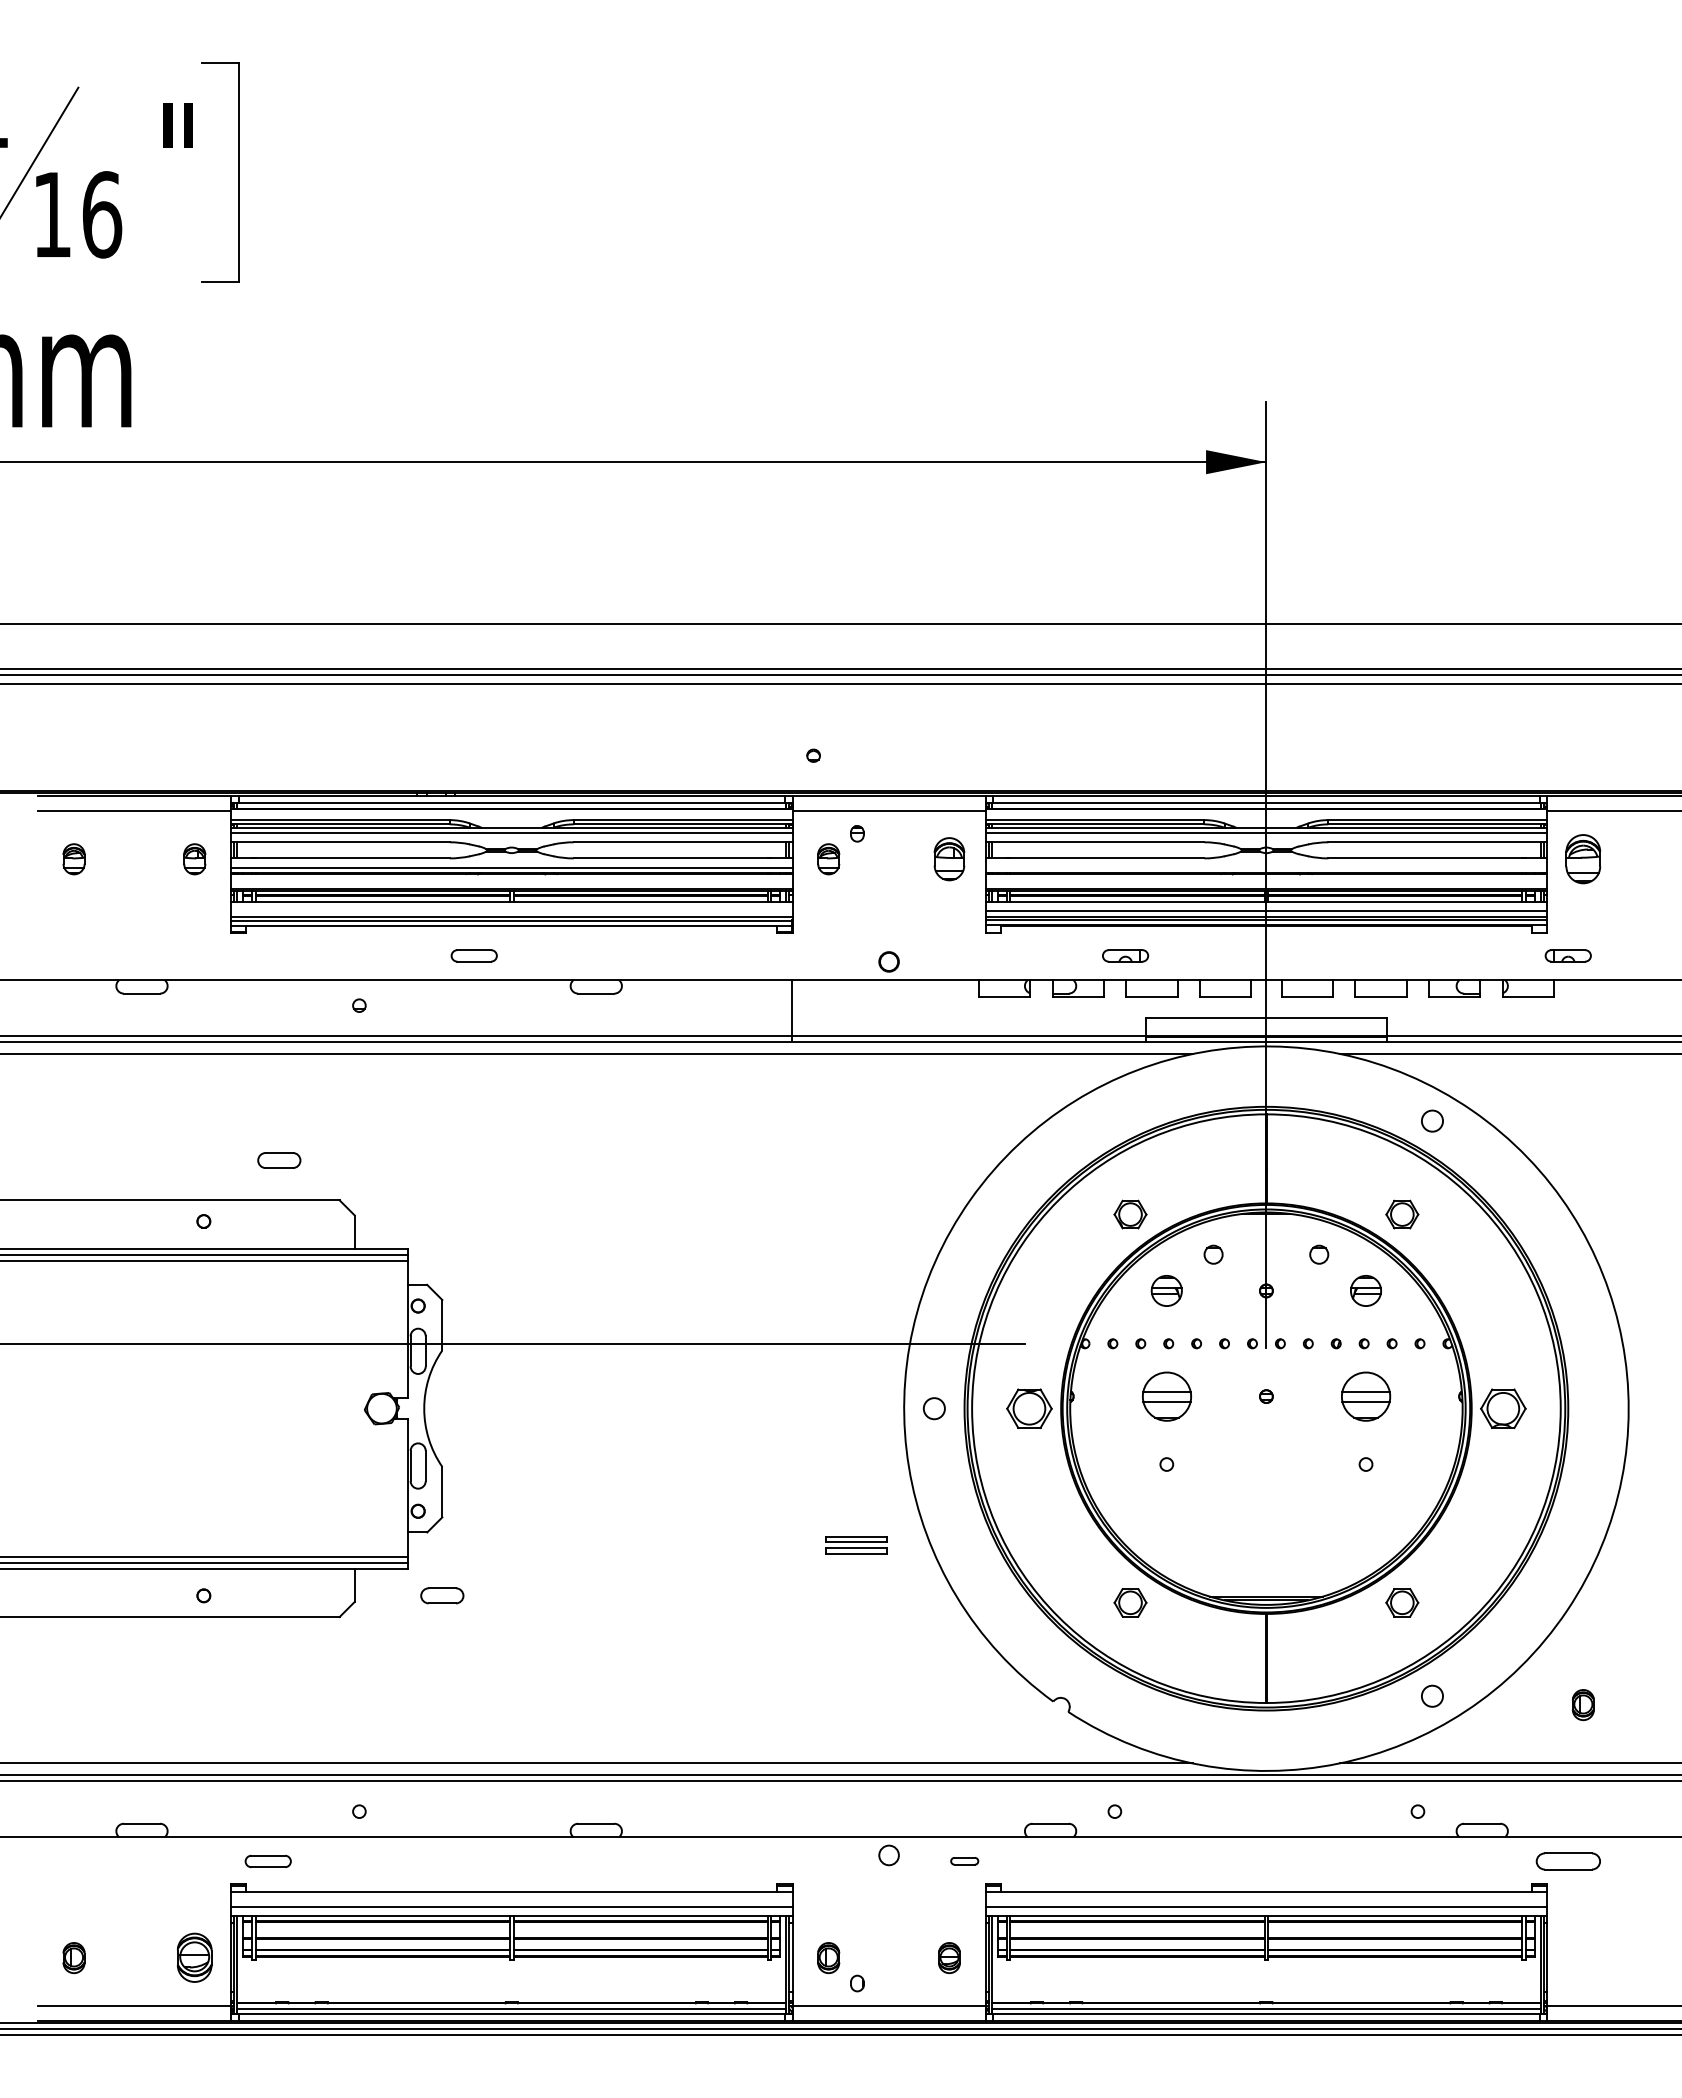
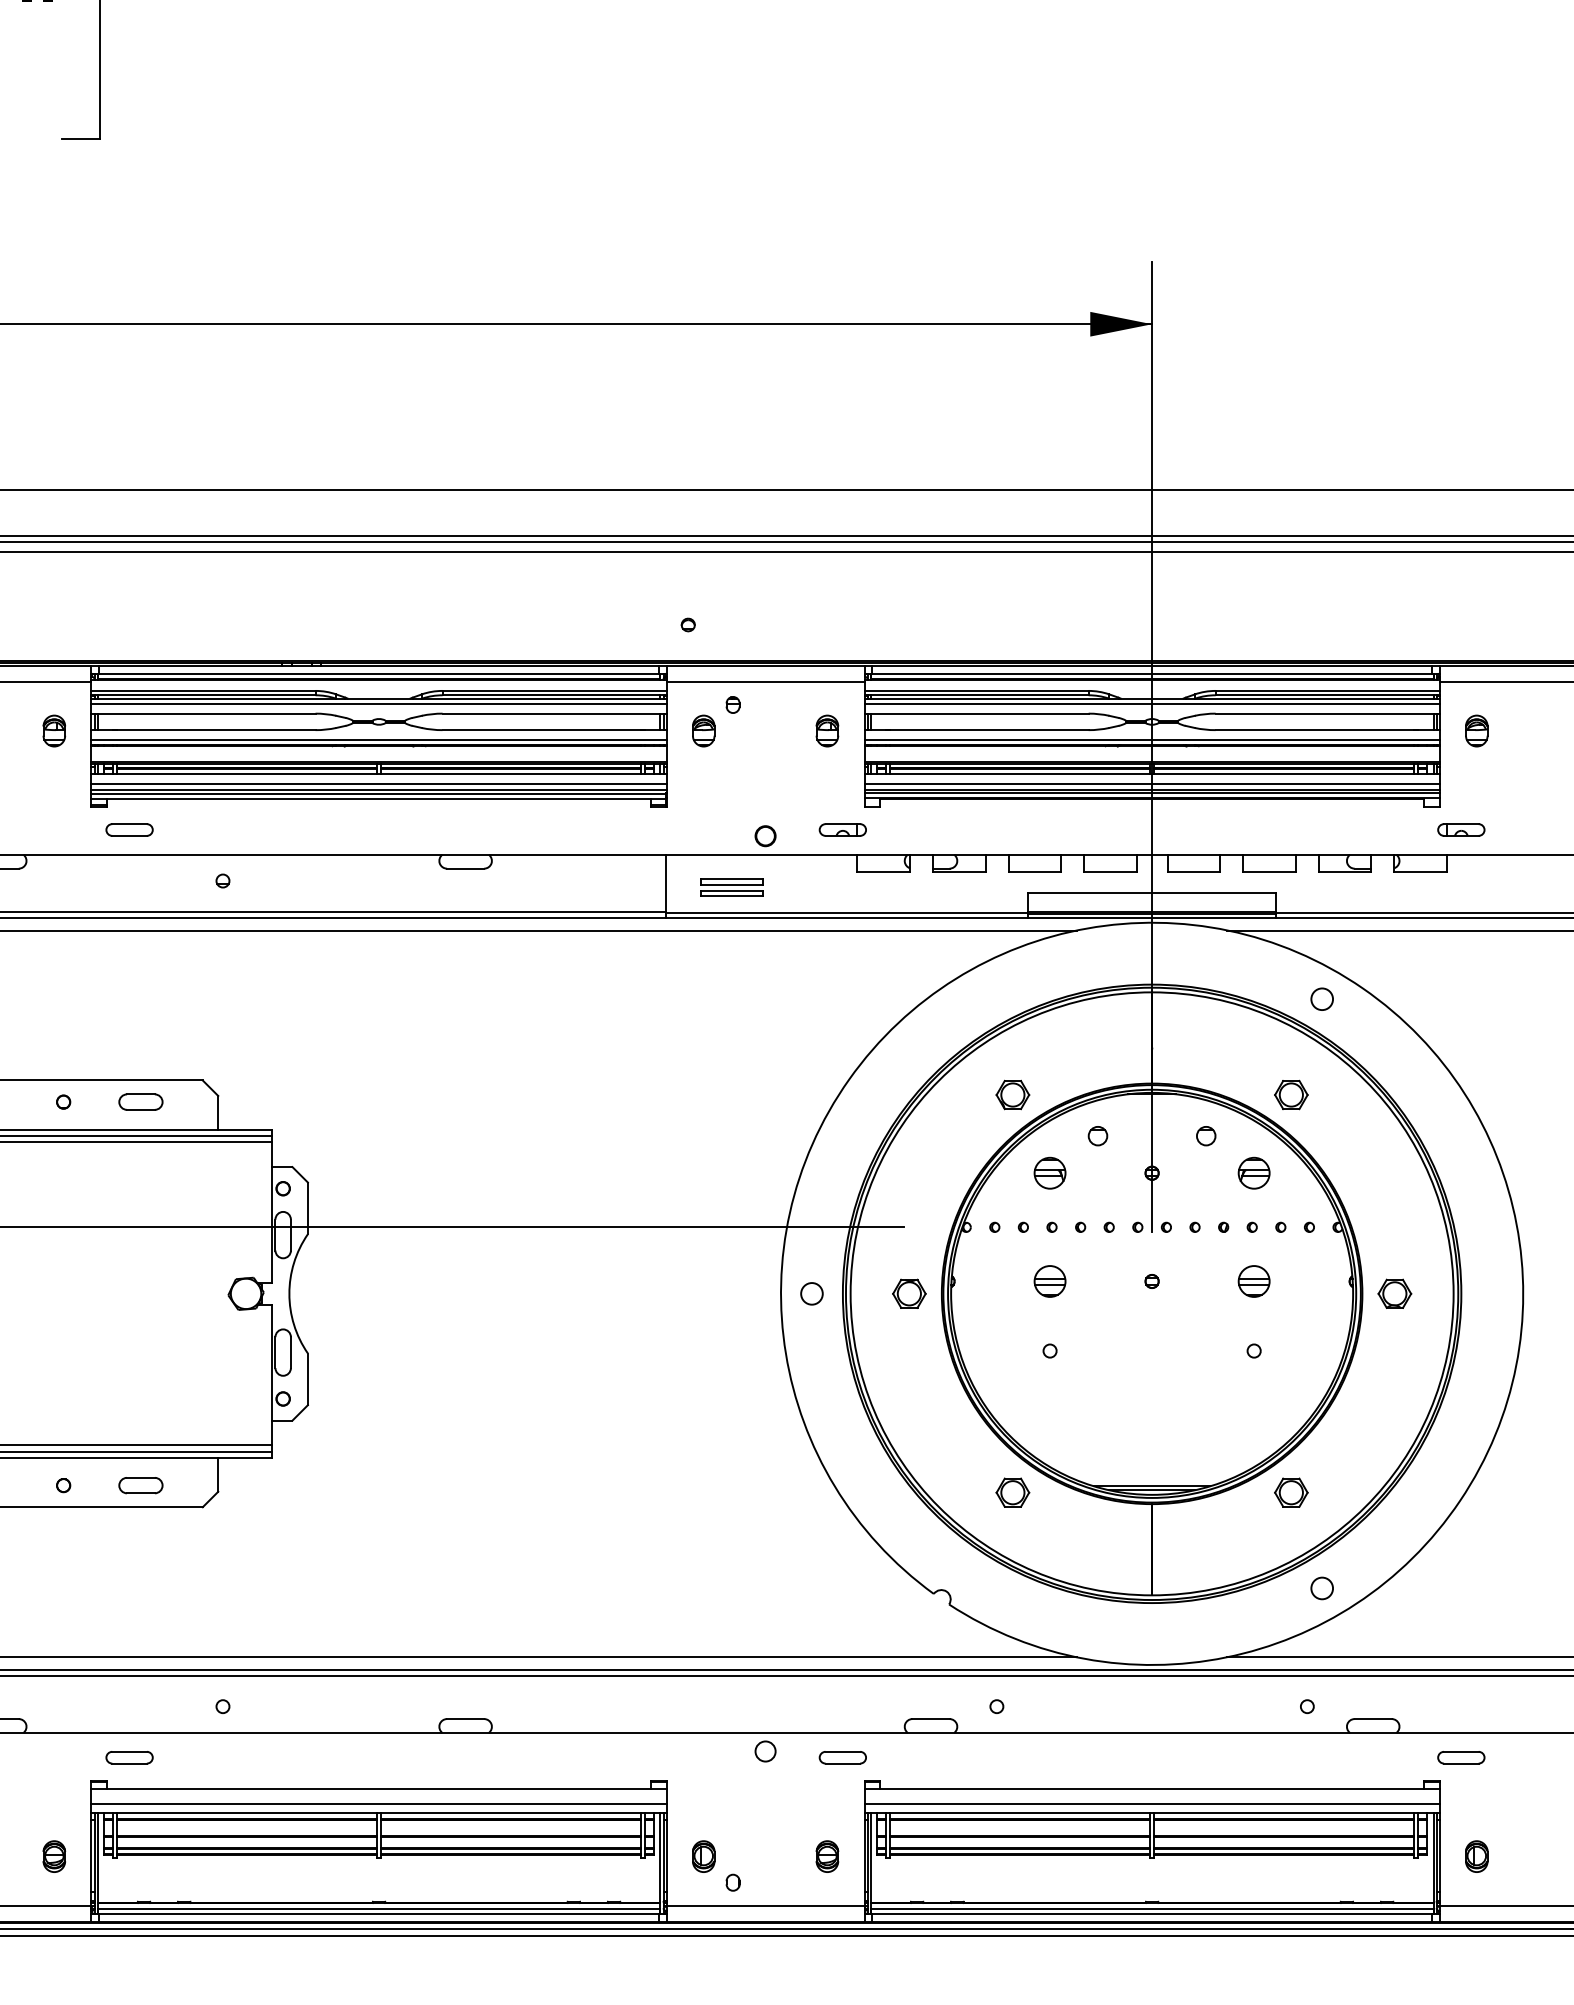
part: (949, 859) -> (827, 731), size x0.71
part: (1583, 859) -> (1476, 731), size x0.62
line: (1266, 867) -> (1152, 739), added
line: (511, 910) -> (378, 783), added
part: (473, 955) -> (128, 829), moved
part: (1125, 955) -> (842, 829), moved
part: (279, 1160) -> (141, 1102), moved
part: (1166, 1396) -> (1049, 1281), size x0.62
part: (1365, 1396) -> (1253, 1281), size x0.62
part: (1029, 1408) -> (909, 1293), size x0.71
part: (1503, 1408) -> (1394, 1293), size x0.71
part: (856, 1545) -> (732, 888), moved
part: (442, 1595) -> (141, 1485), moved
part: (1583, 1705) -> (1476, 1857), moved
part: (964, 1860) -> (842, 1756), size x1.67
part: (1567, 1861) -> (1460, 1757), size x0.71
part: (194, 1958) -> (54, 1857), size x0.62

